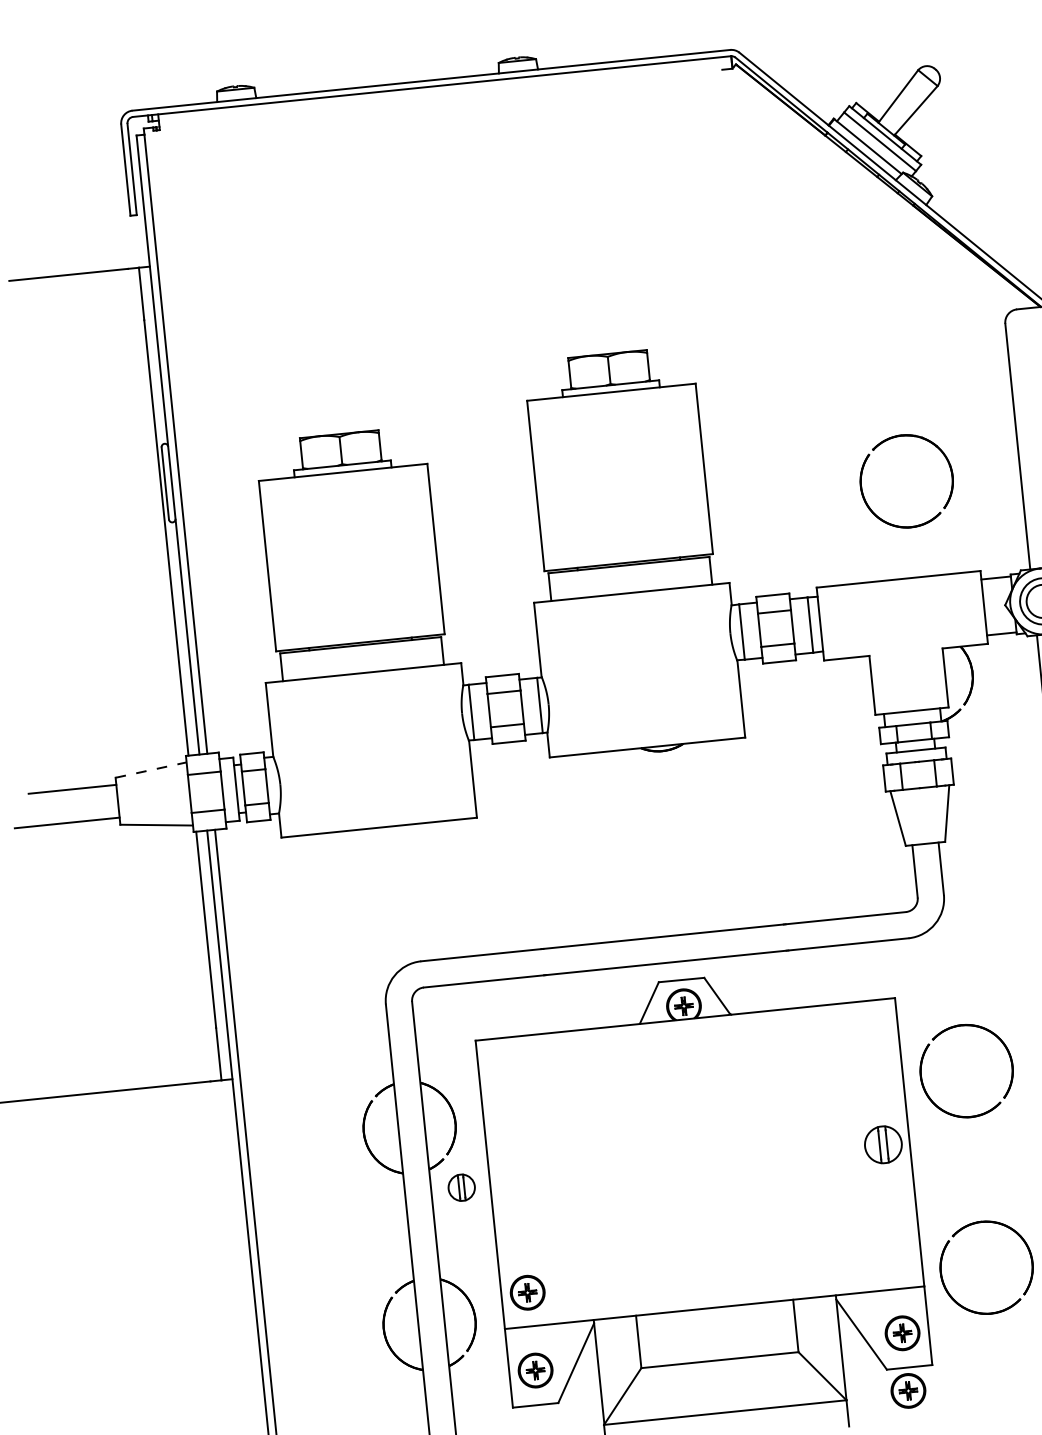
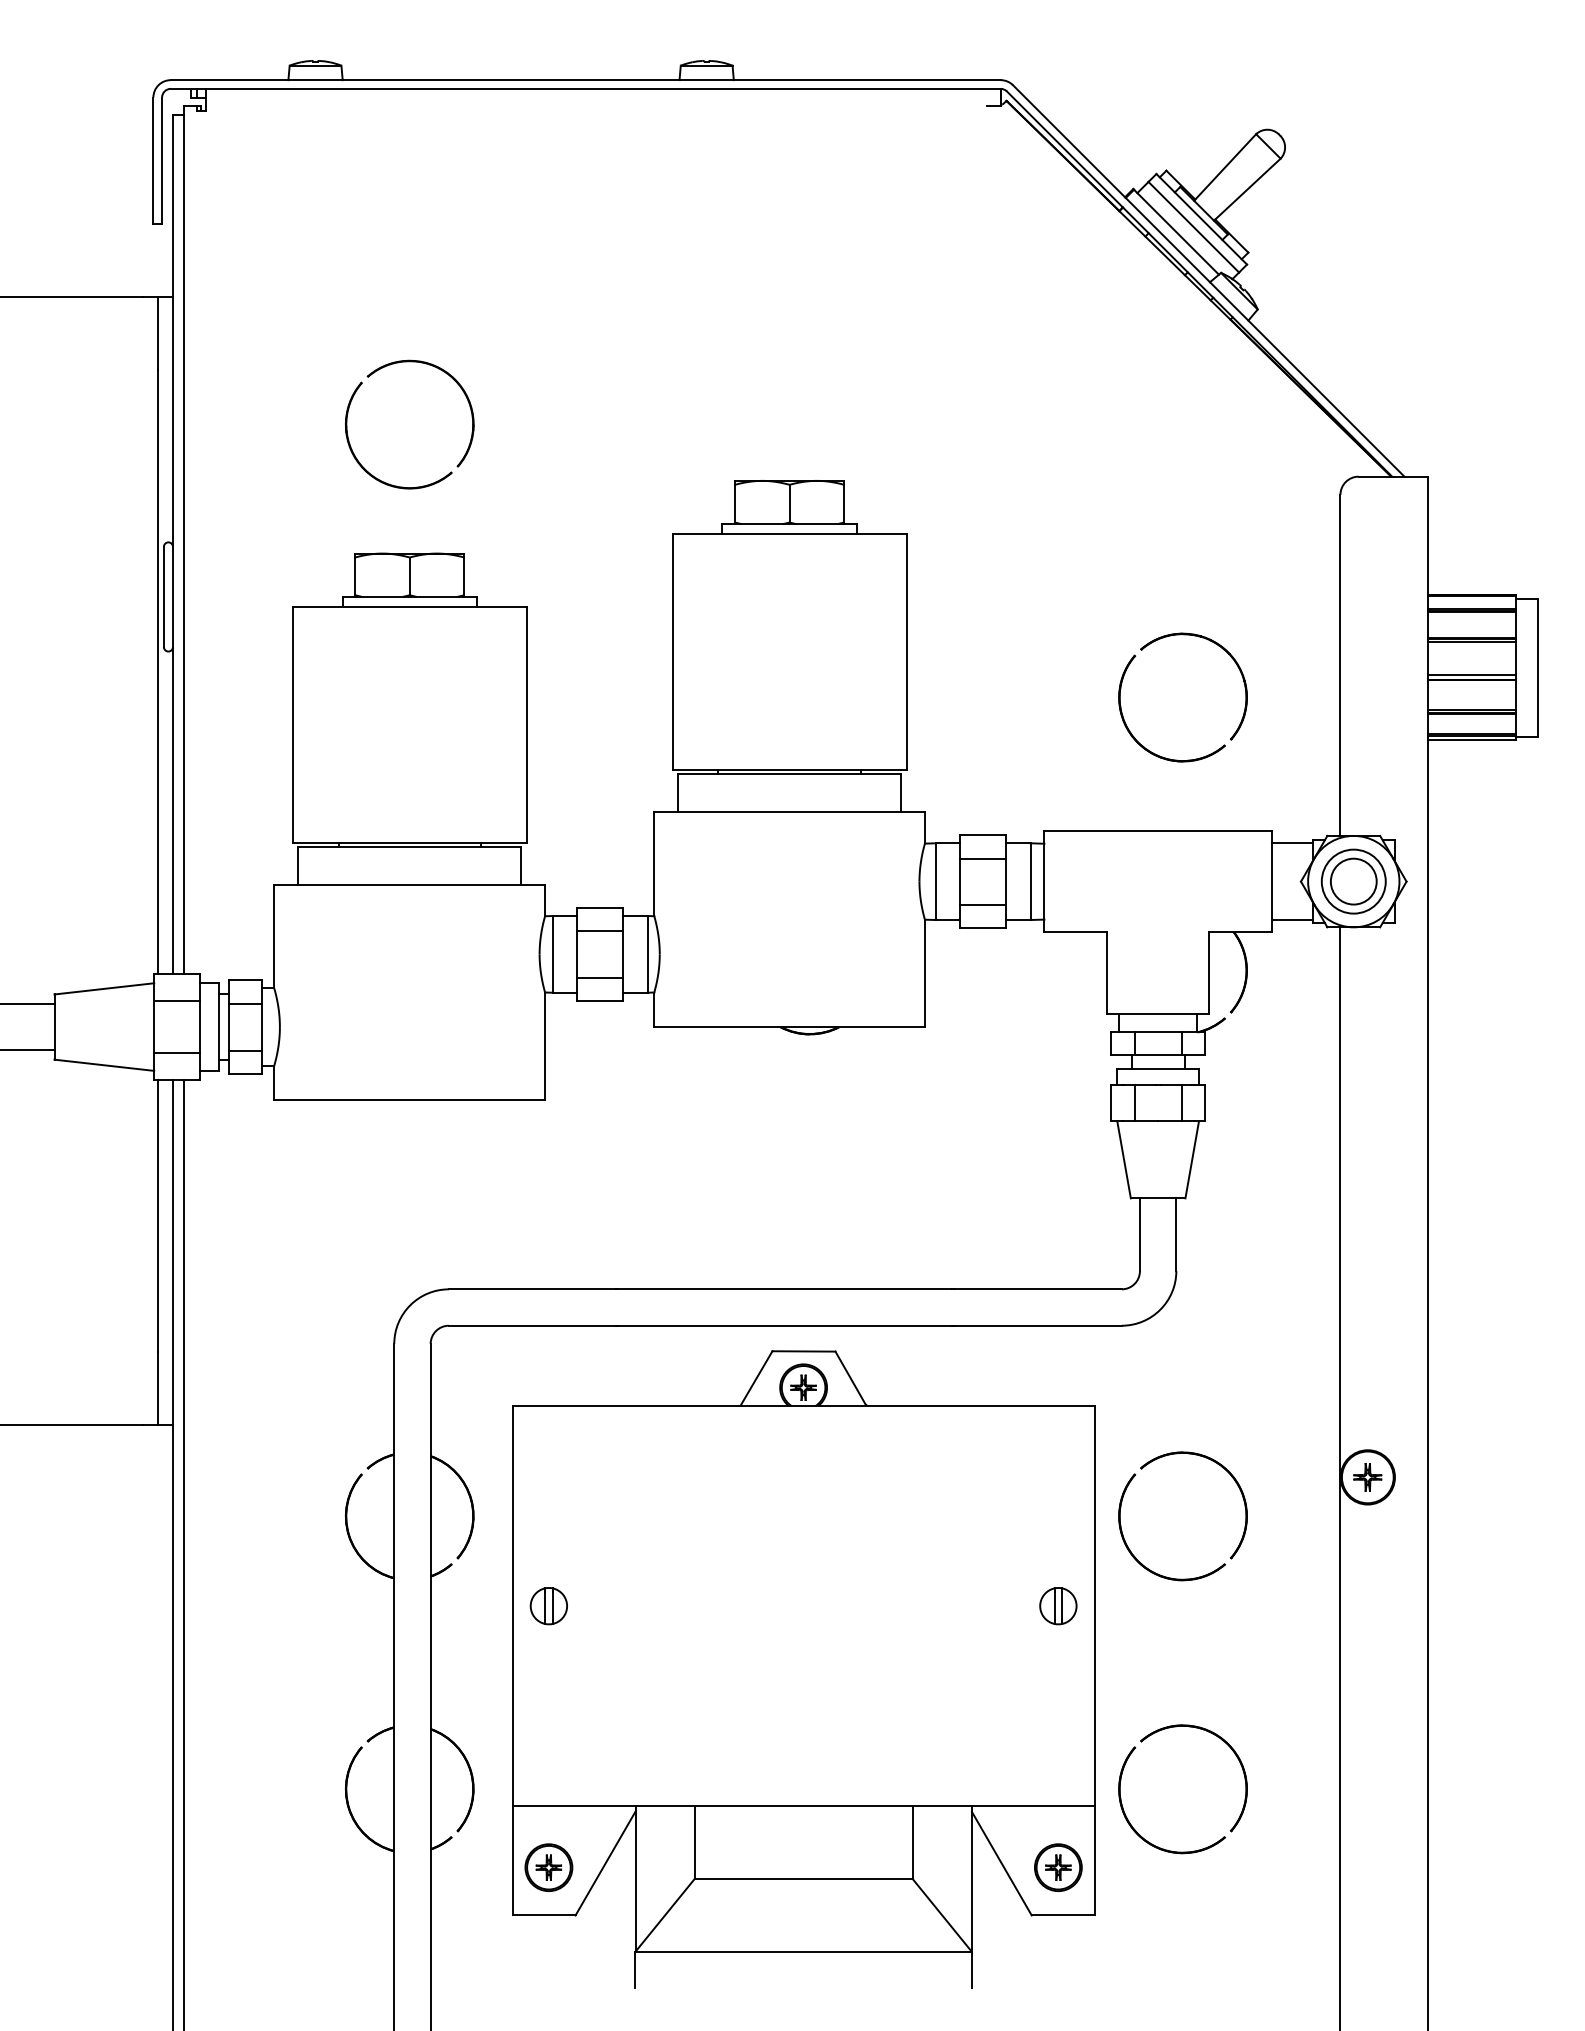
part: (284, 338) -> (348, 414), added
line: (151, 769) -> (104, 988), dashed -> solid
part: (883, 1145) -> (1058, 1606), size x0.71
part: (461, 1188) -> (548, 1606), moved
part: (527, 1292) -> (548, 1759), removed
part: (908, 1390) -> (1058, 1947), removed

